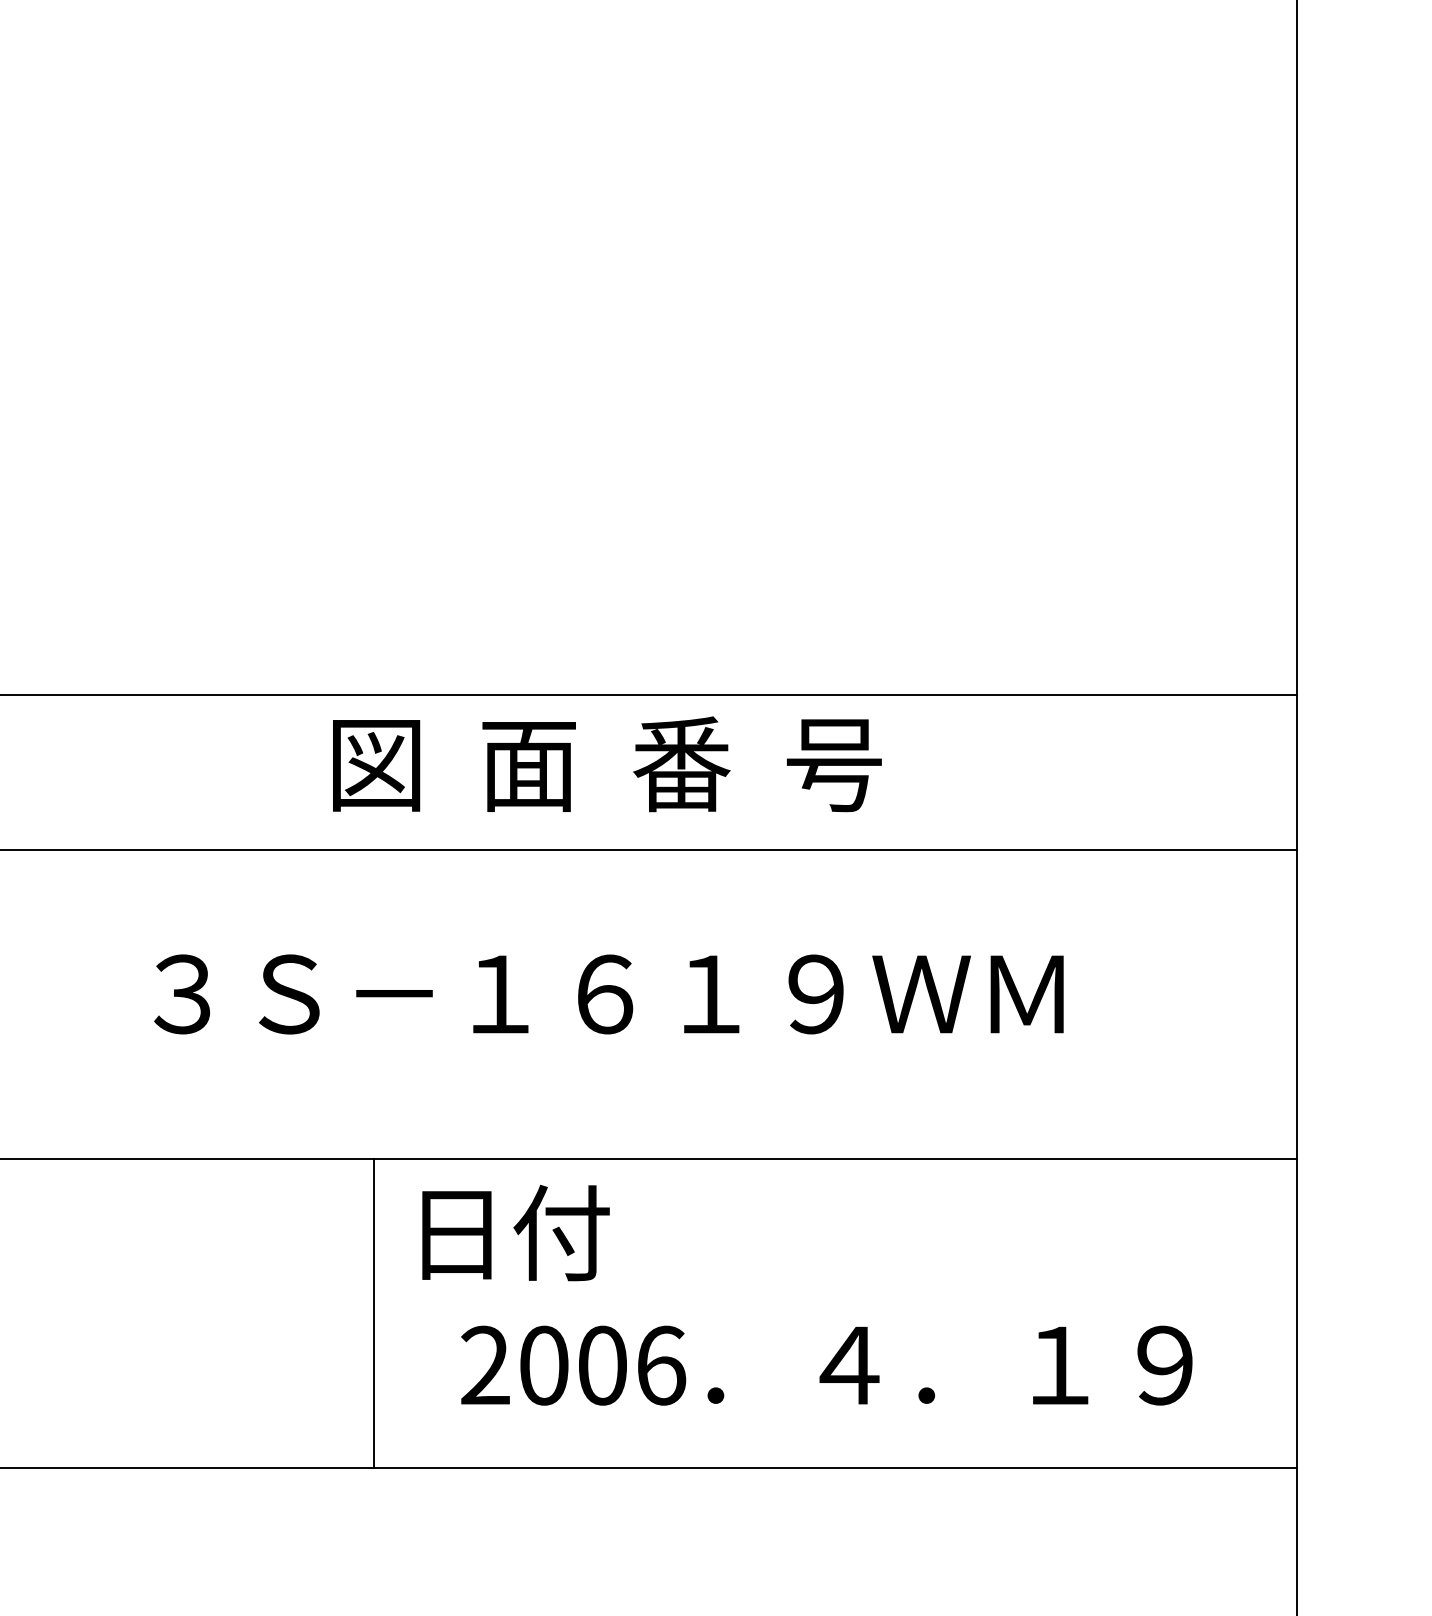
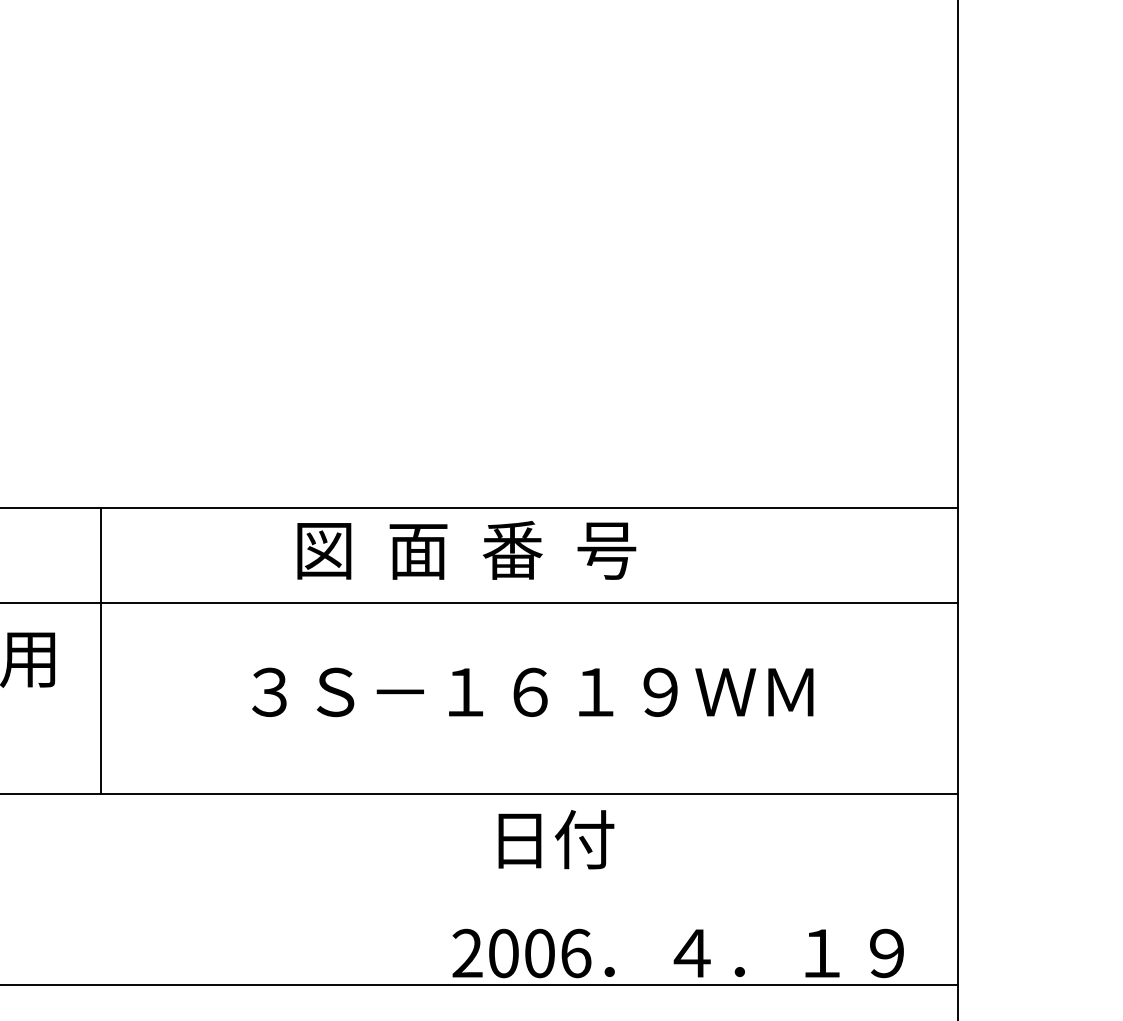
text: (606, 764) -> (466, 550), moved
text: (516, 1232) -> (556, 839), moved
line: (373, 1313) -> (387, 889), removed
text: (825, 1365) -> (677, 953), moved

